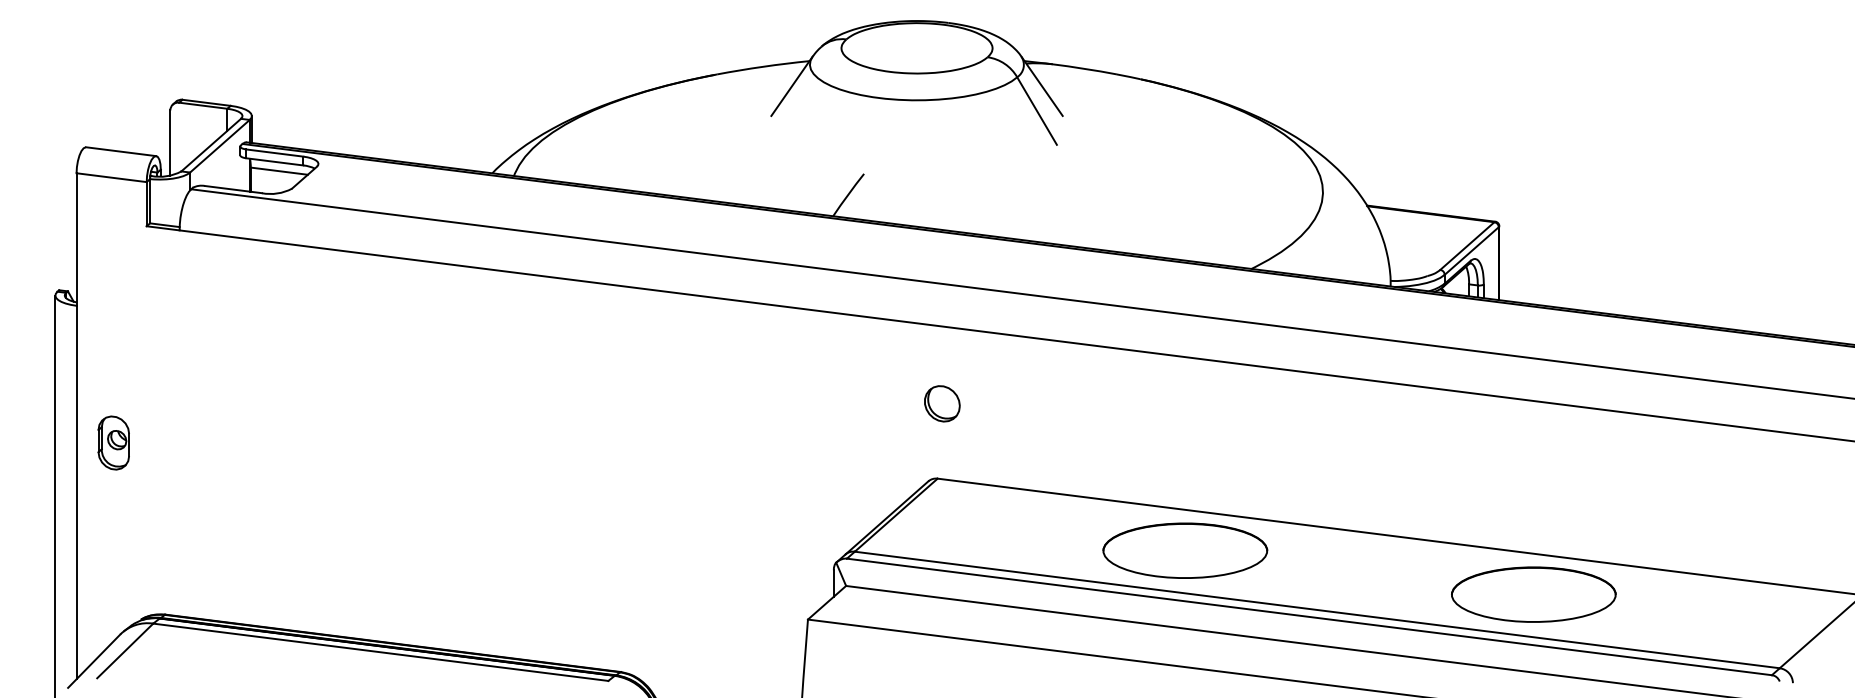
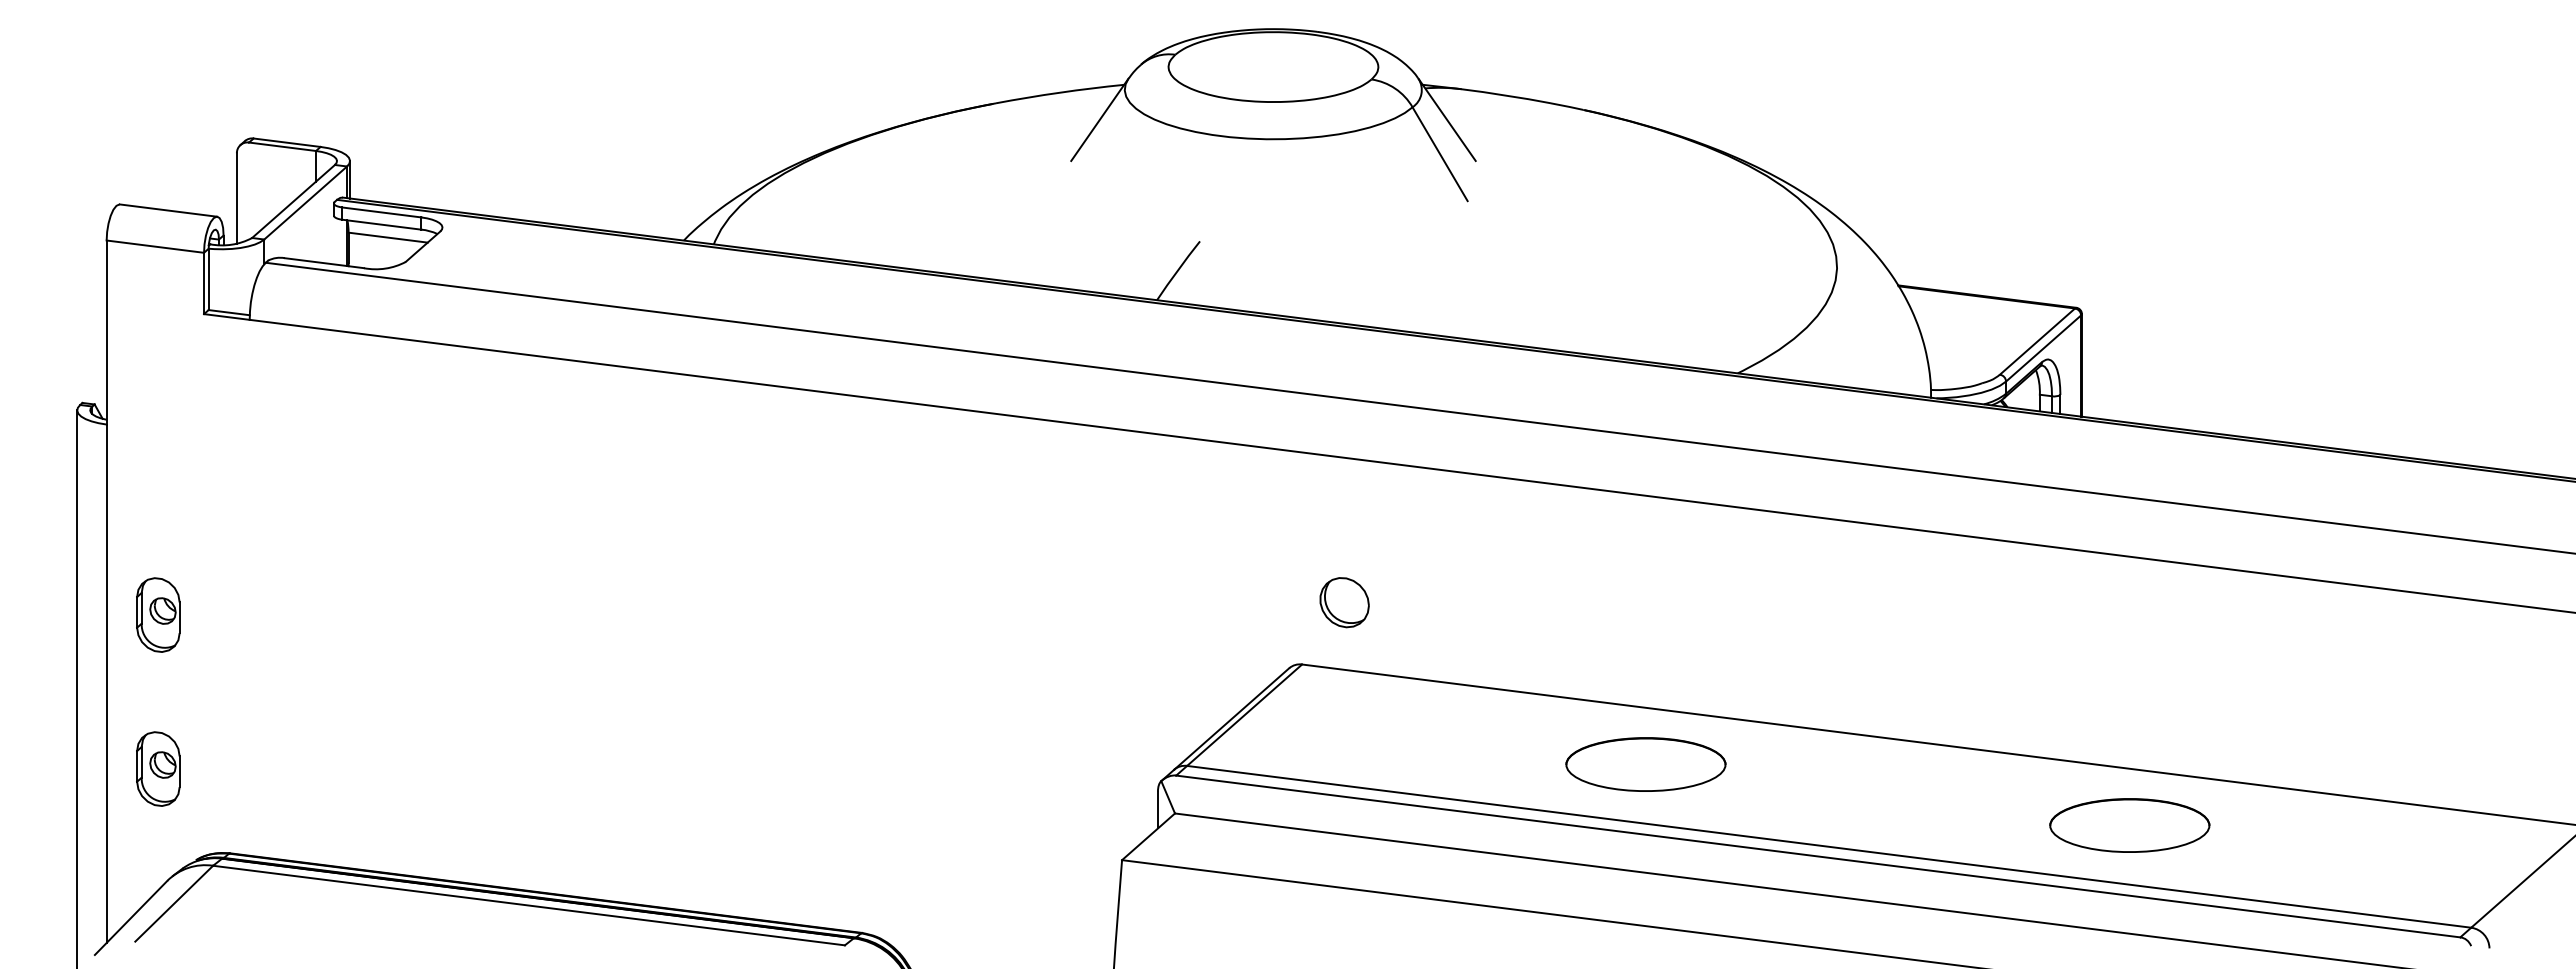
part: (942, 403) -> (1344, 602), moved
part: (1185, 550) -> (1645, 764), size x0.7
part: (113, 553) -> (158, 768), added
part: (1533, 594) -> (2129, 825), size x0.7

